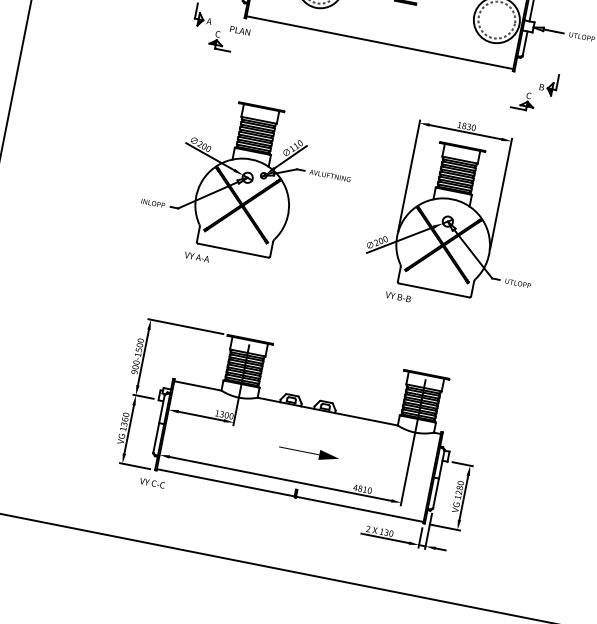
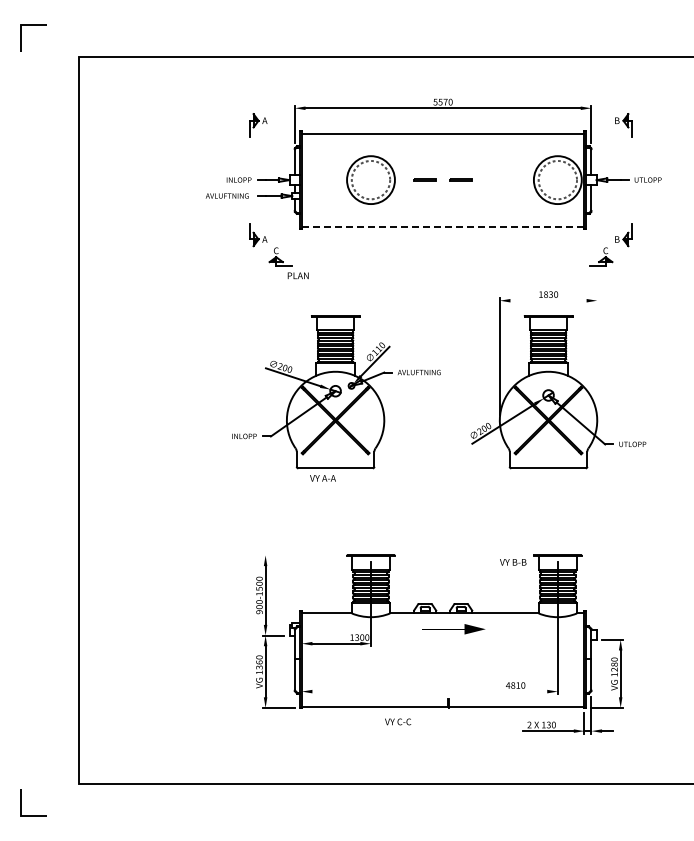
text: (239, 30) -> (297, 275), moved
line: (380, 42) -> (443, 226), solid -> dashed
line: (465, 131) -> (548, 300), removed
line: (501, 193) -> (597, 356), removed
text: (196, 257) -> (322, 478), moved
text: (398, 297) -> (513, 562), moved
line: (185, 326) -> (302, 555), removed
part: (308, 453) -> (453, 629), moved
line: (280, 478) -> (429, 691), removed
text: (152, 482) -> (398, 721), moved

